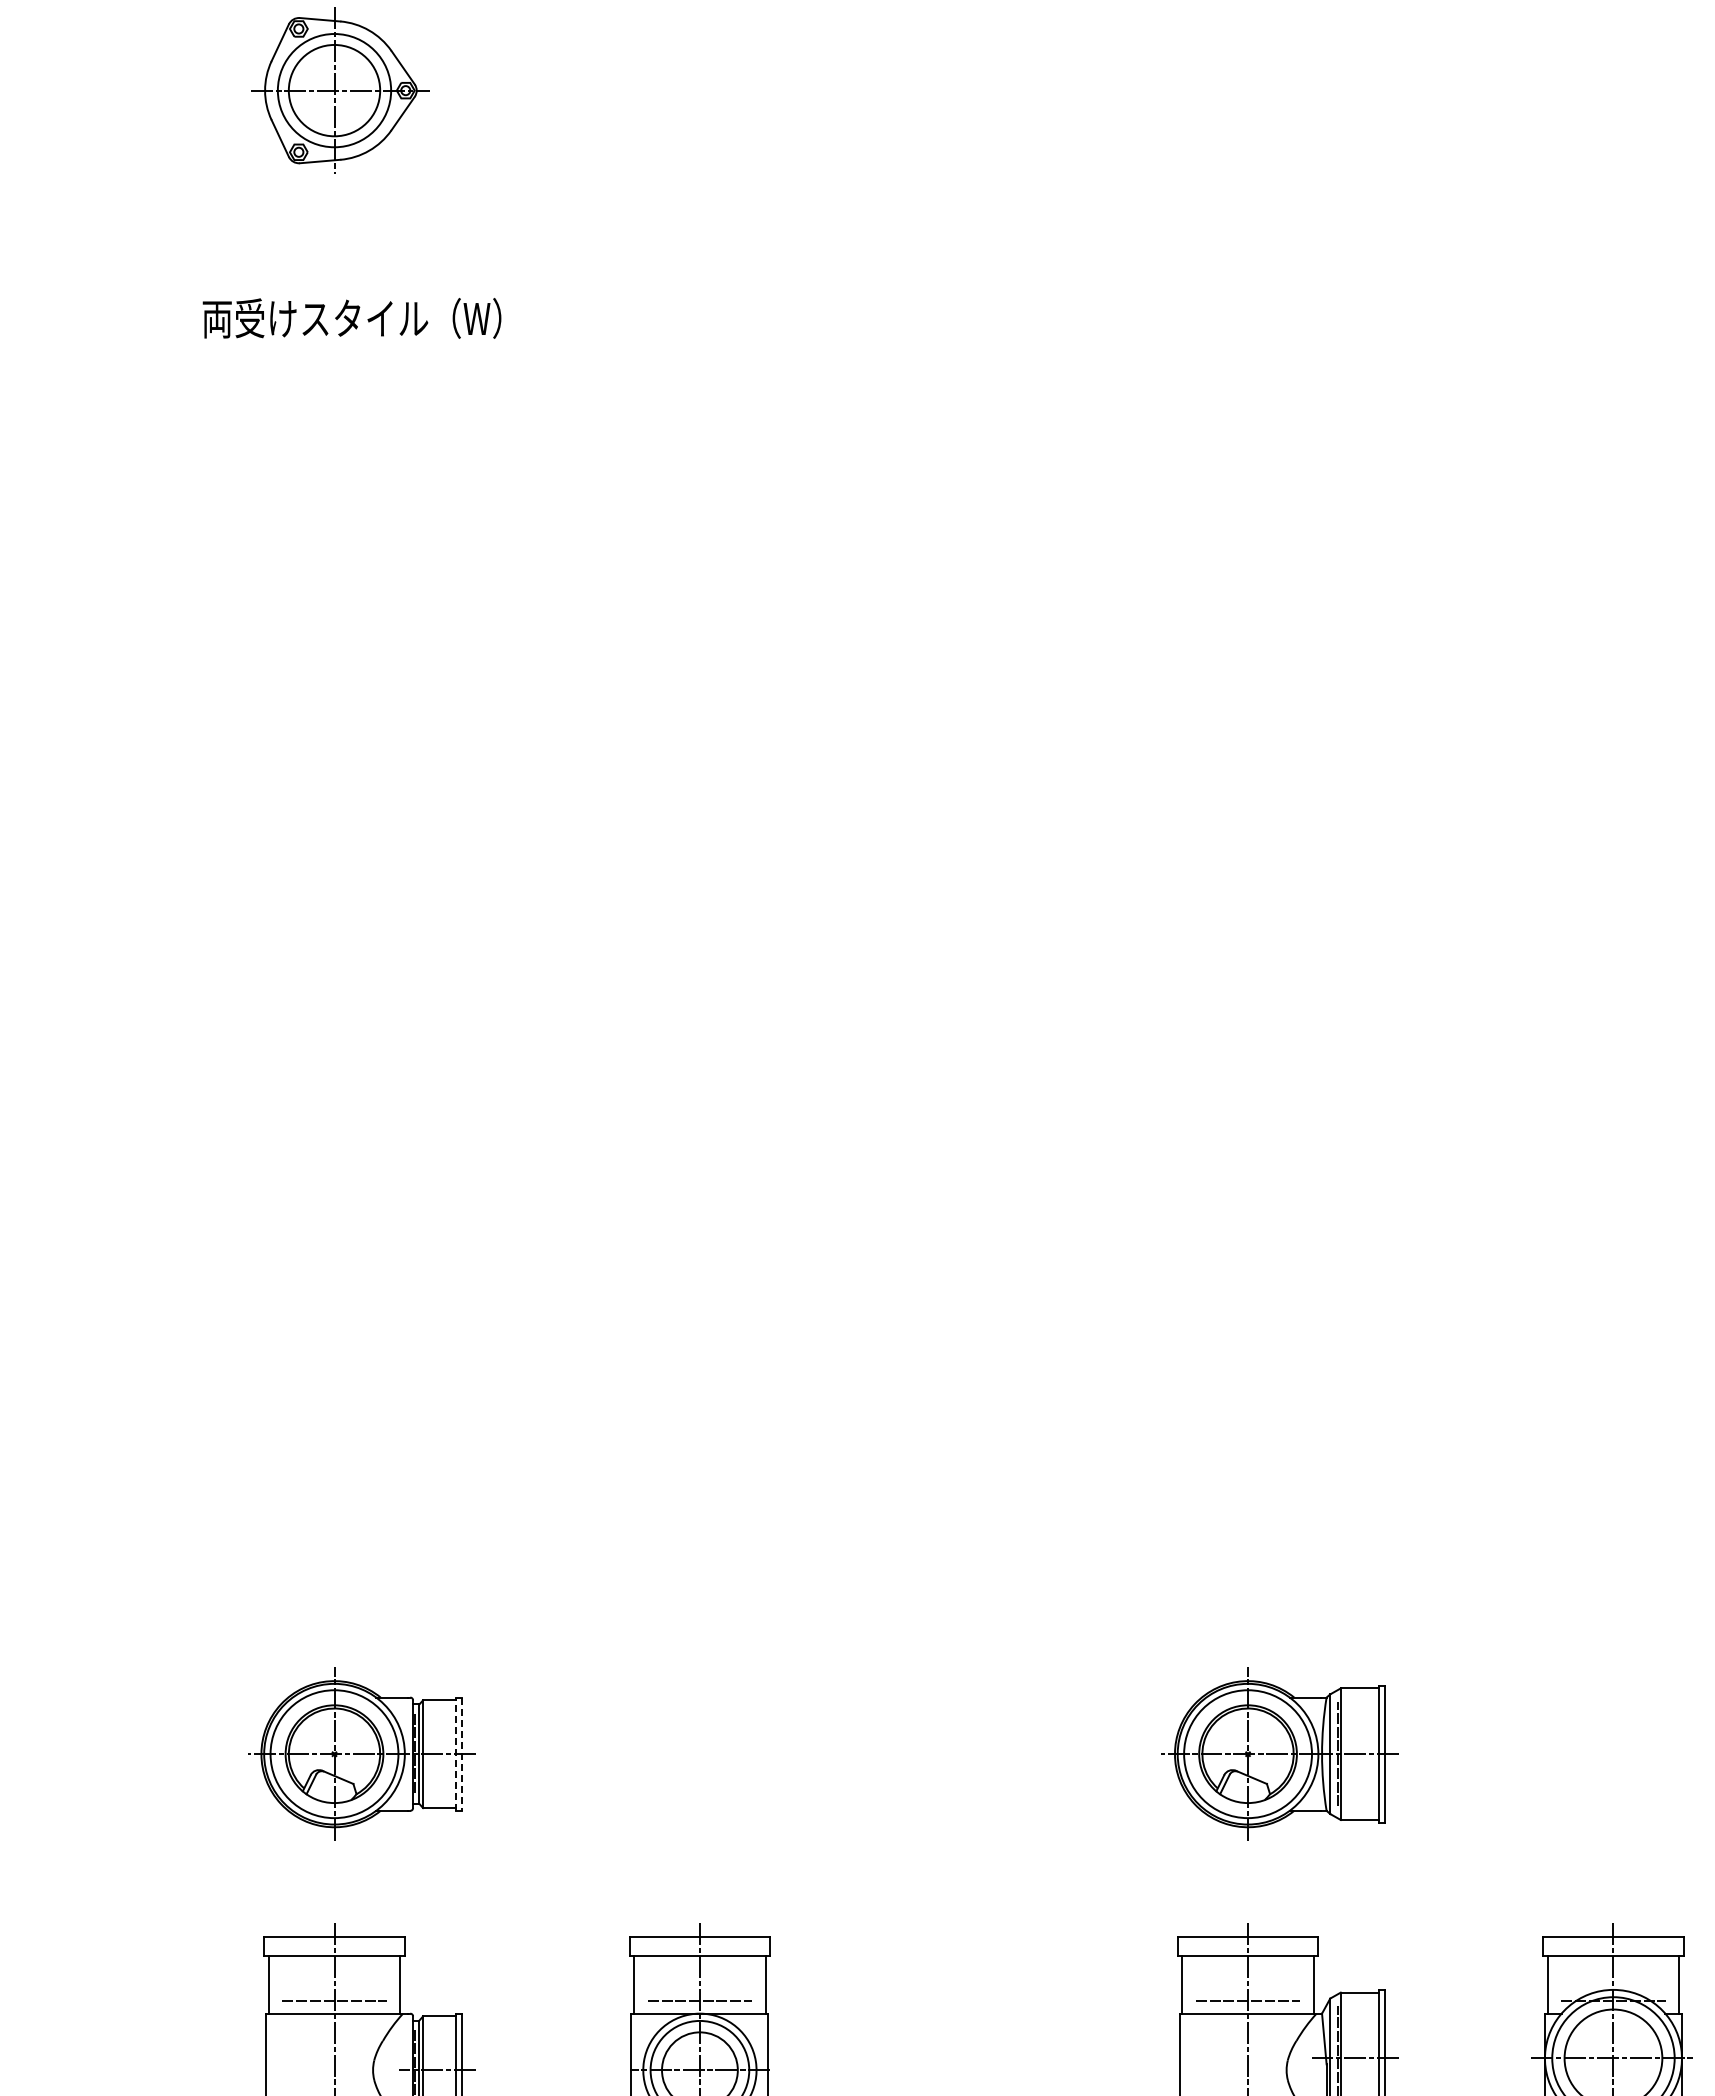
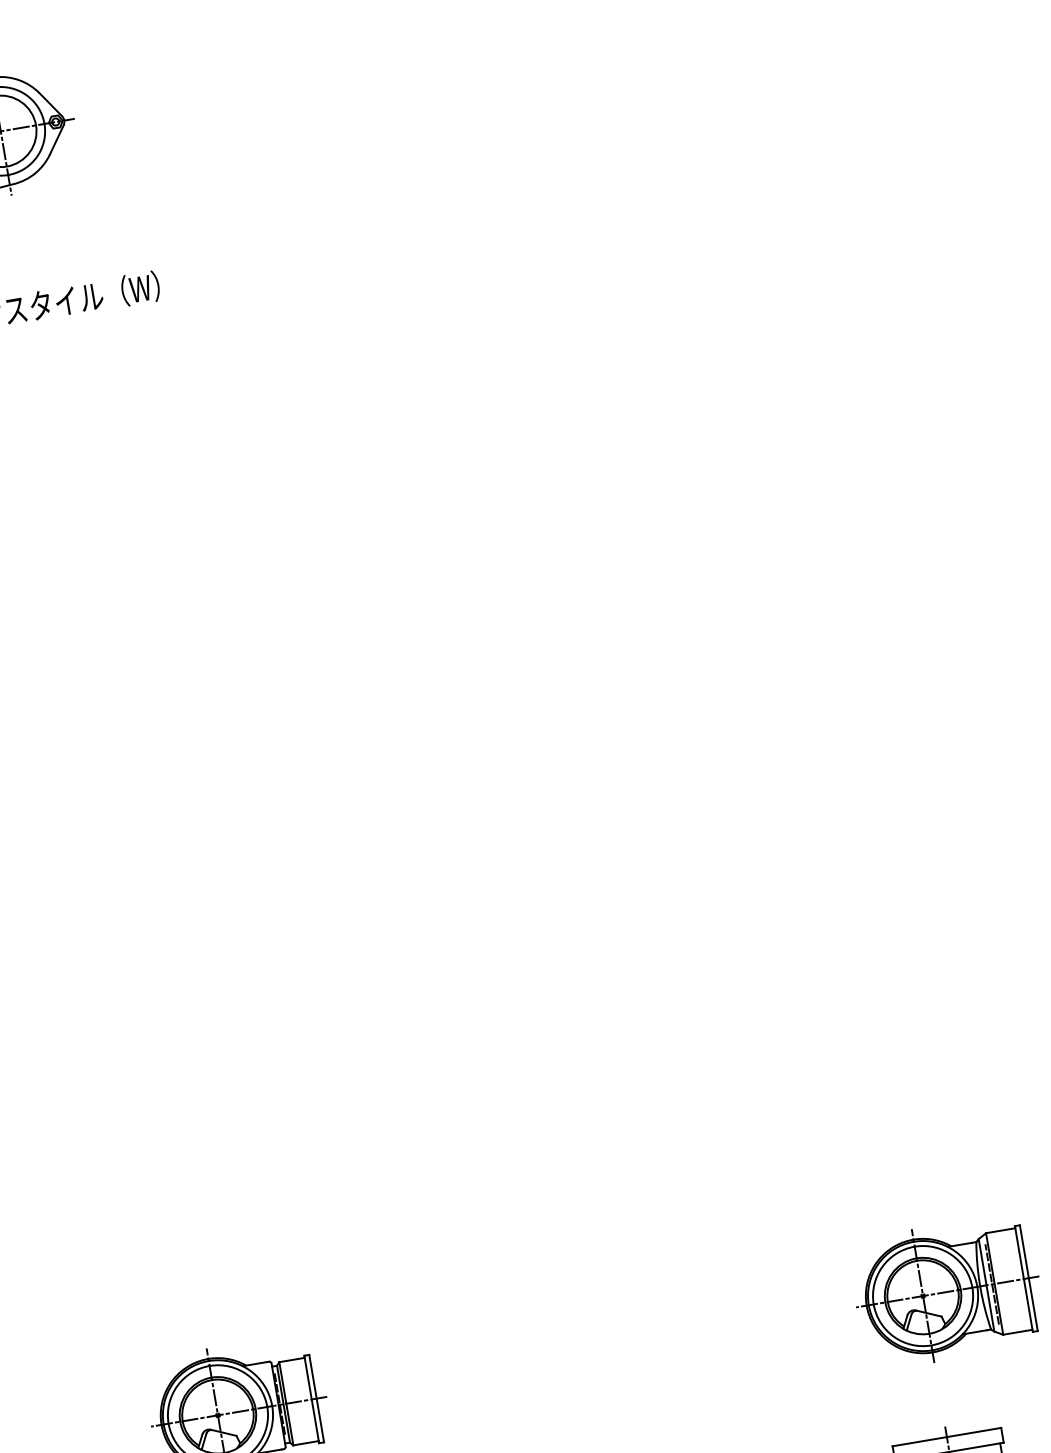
line: (456, 1754) -> (312, 1399), dashed -> solid
line: (462, 1754) -> (316, 1398), dashed -> solid

